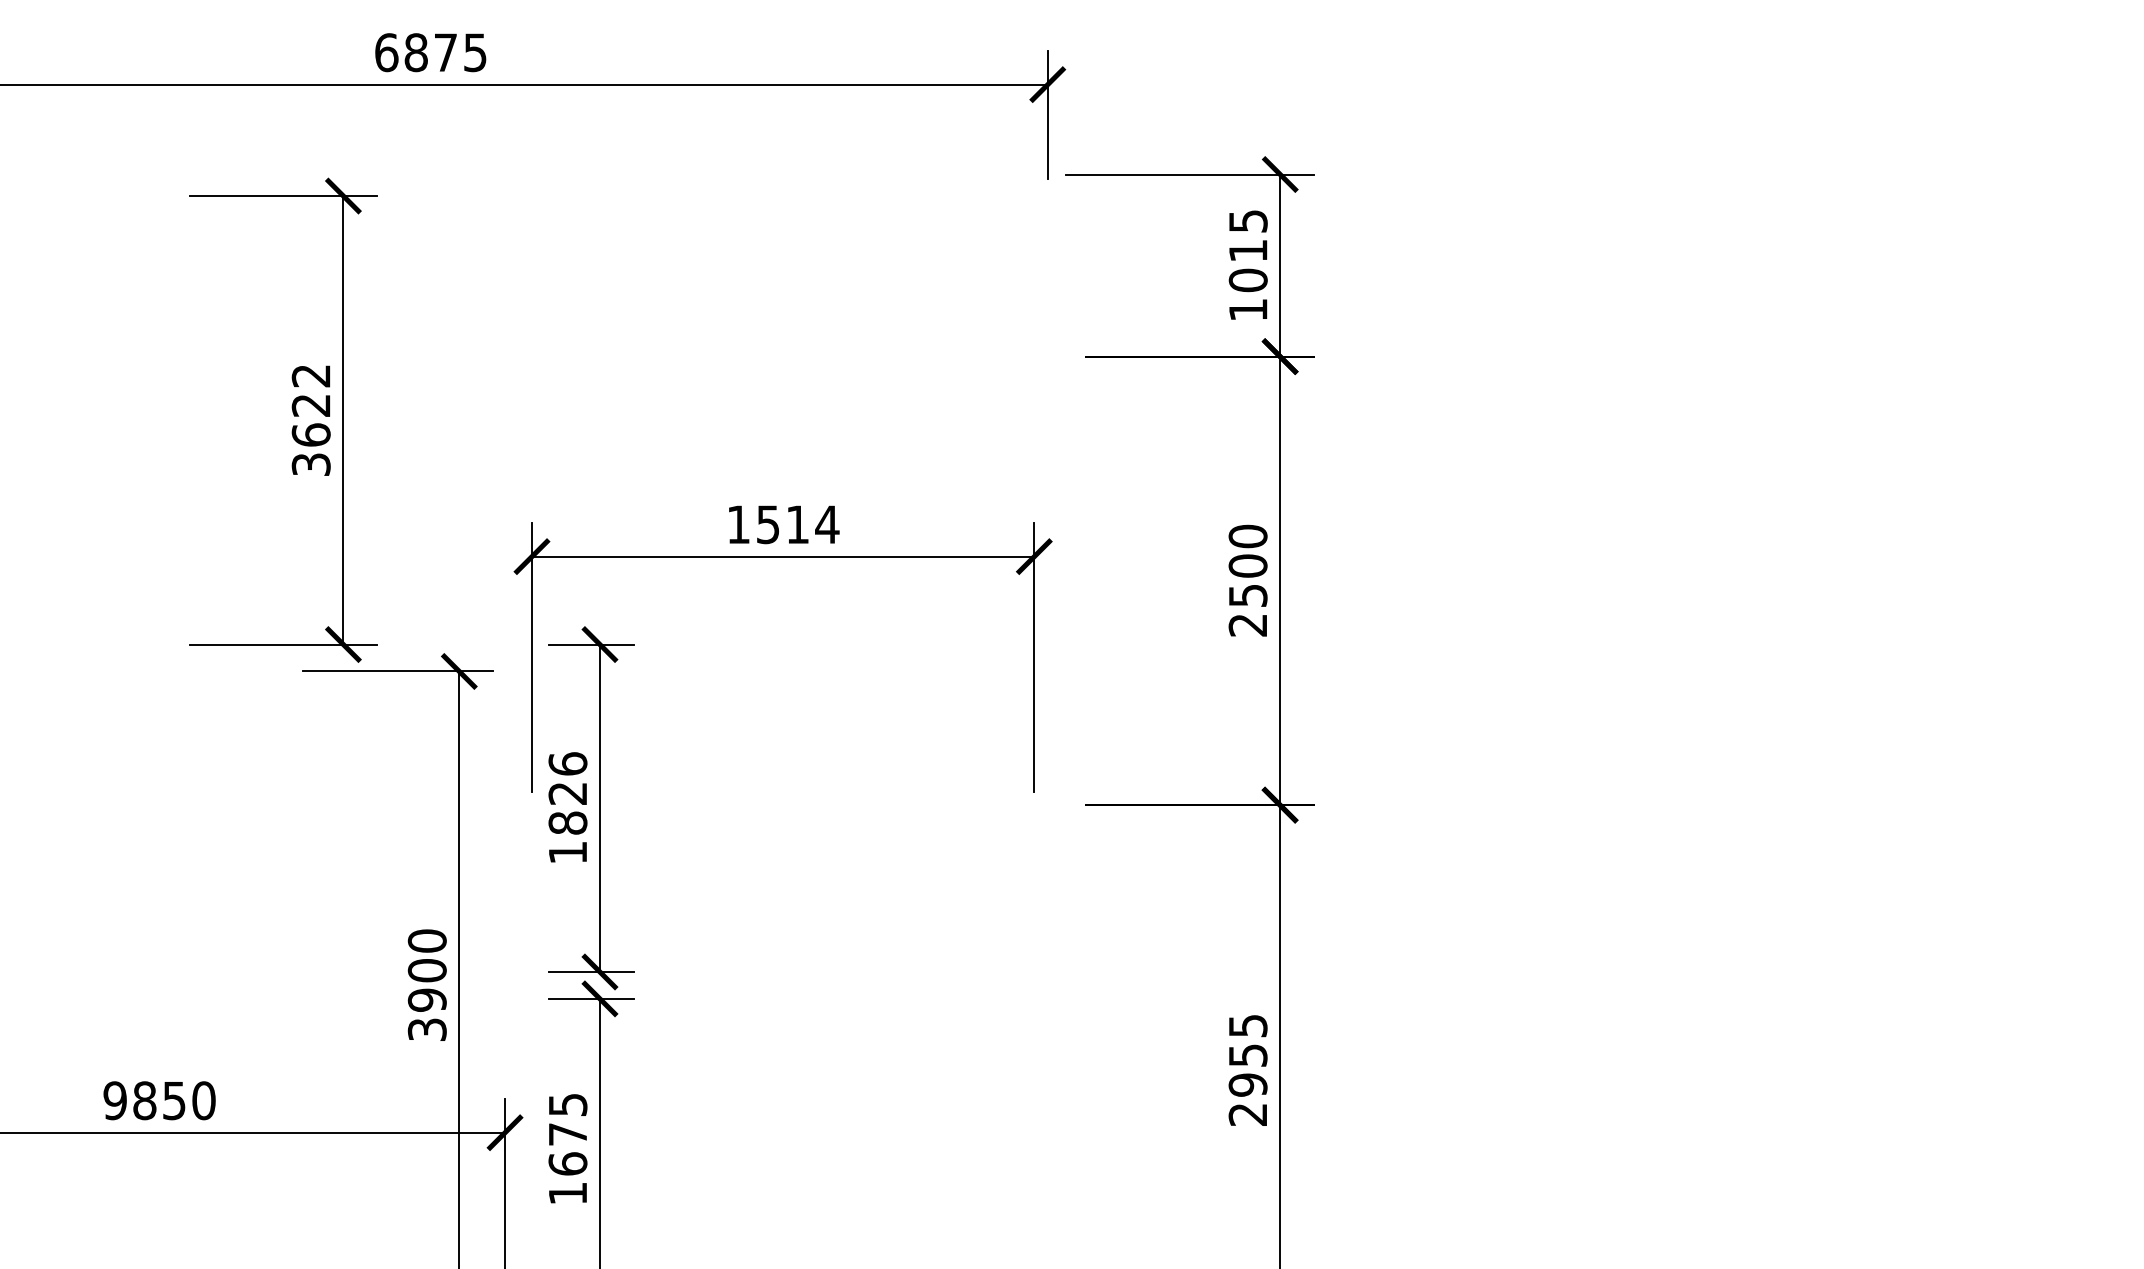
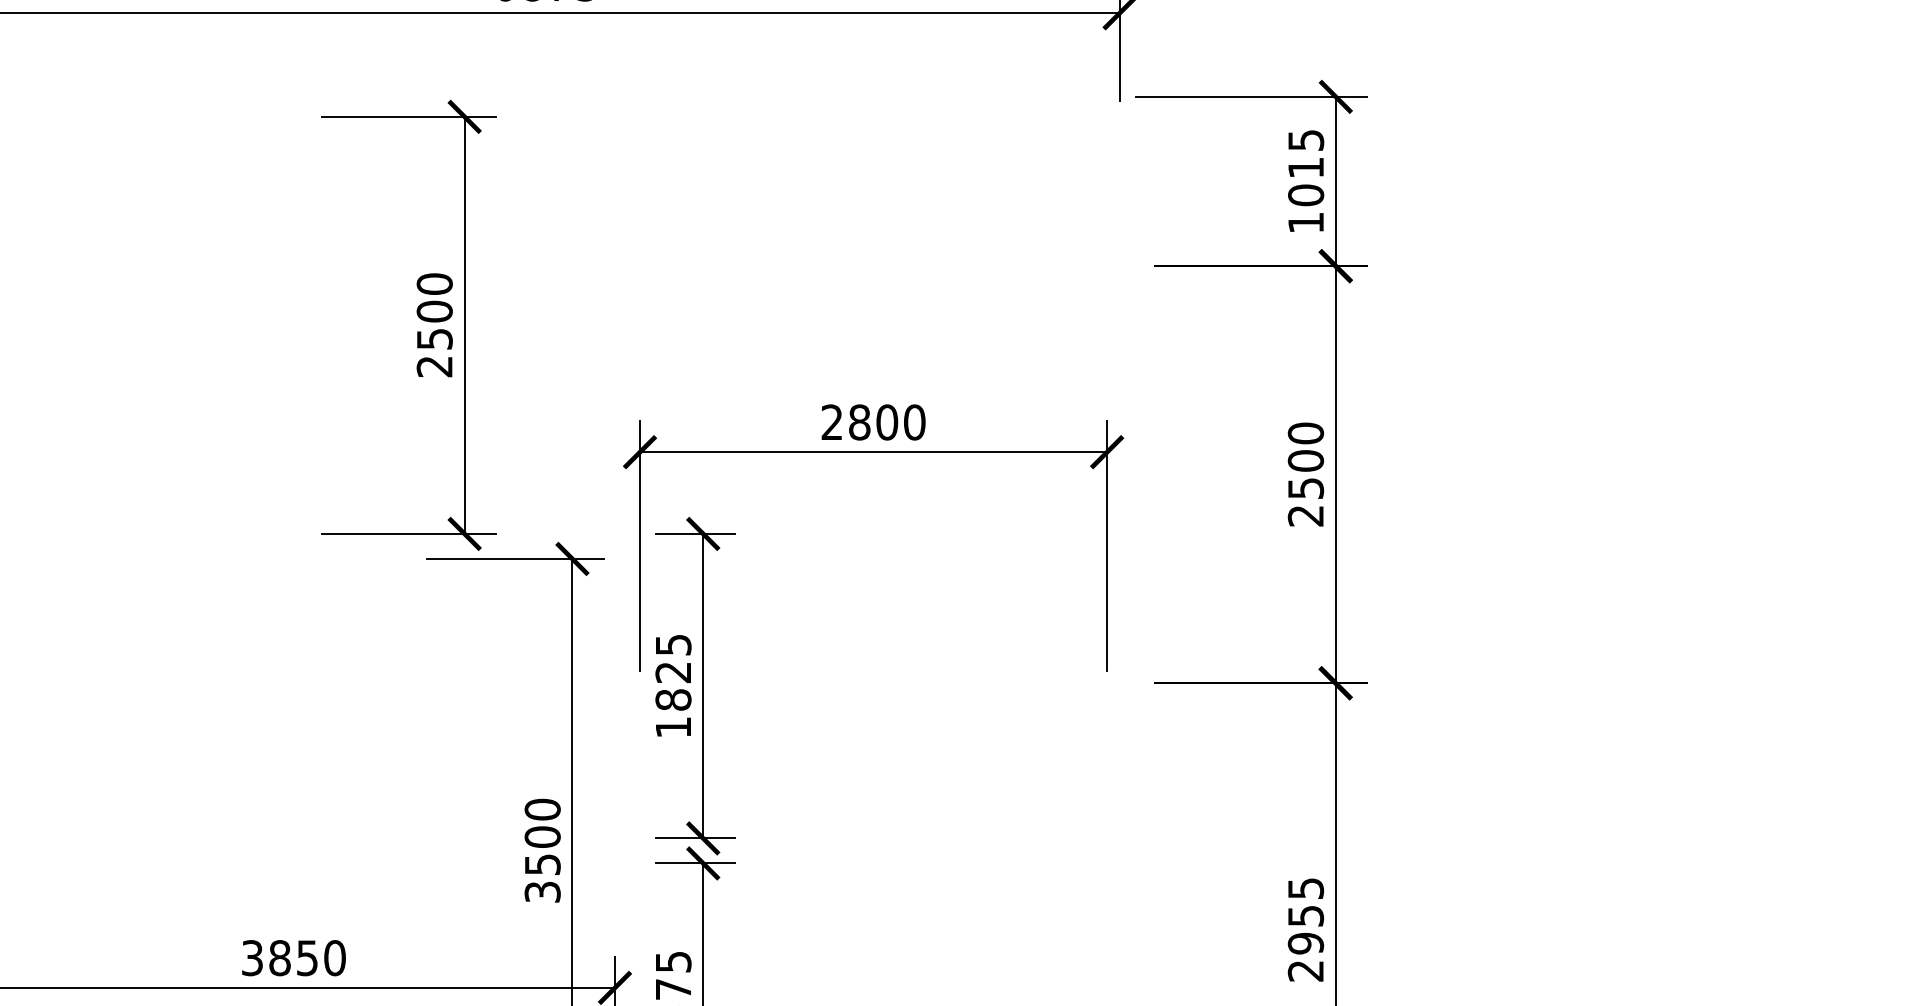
text: (310, 419) -> (434, 324), 3622 -> 2500
text: (783, 524) -> (873, 422), 1514 -> 2800
text: (567, 763) -> (673, 644), 1826 -> 1825
text: (426, 999) -> (541, 863), 3900 -> 3500
text: (114, 1100) -> (251, 957), 9850 -> 3850

